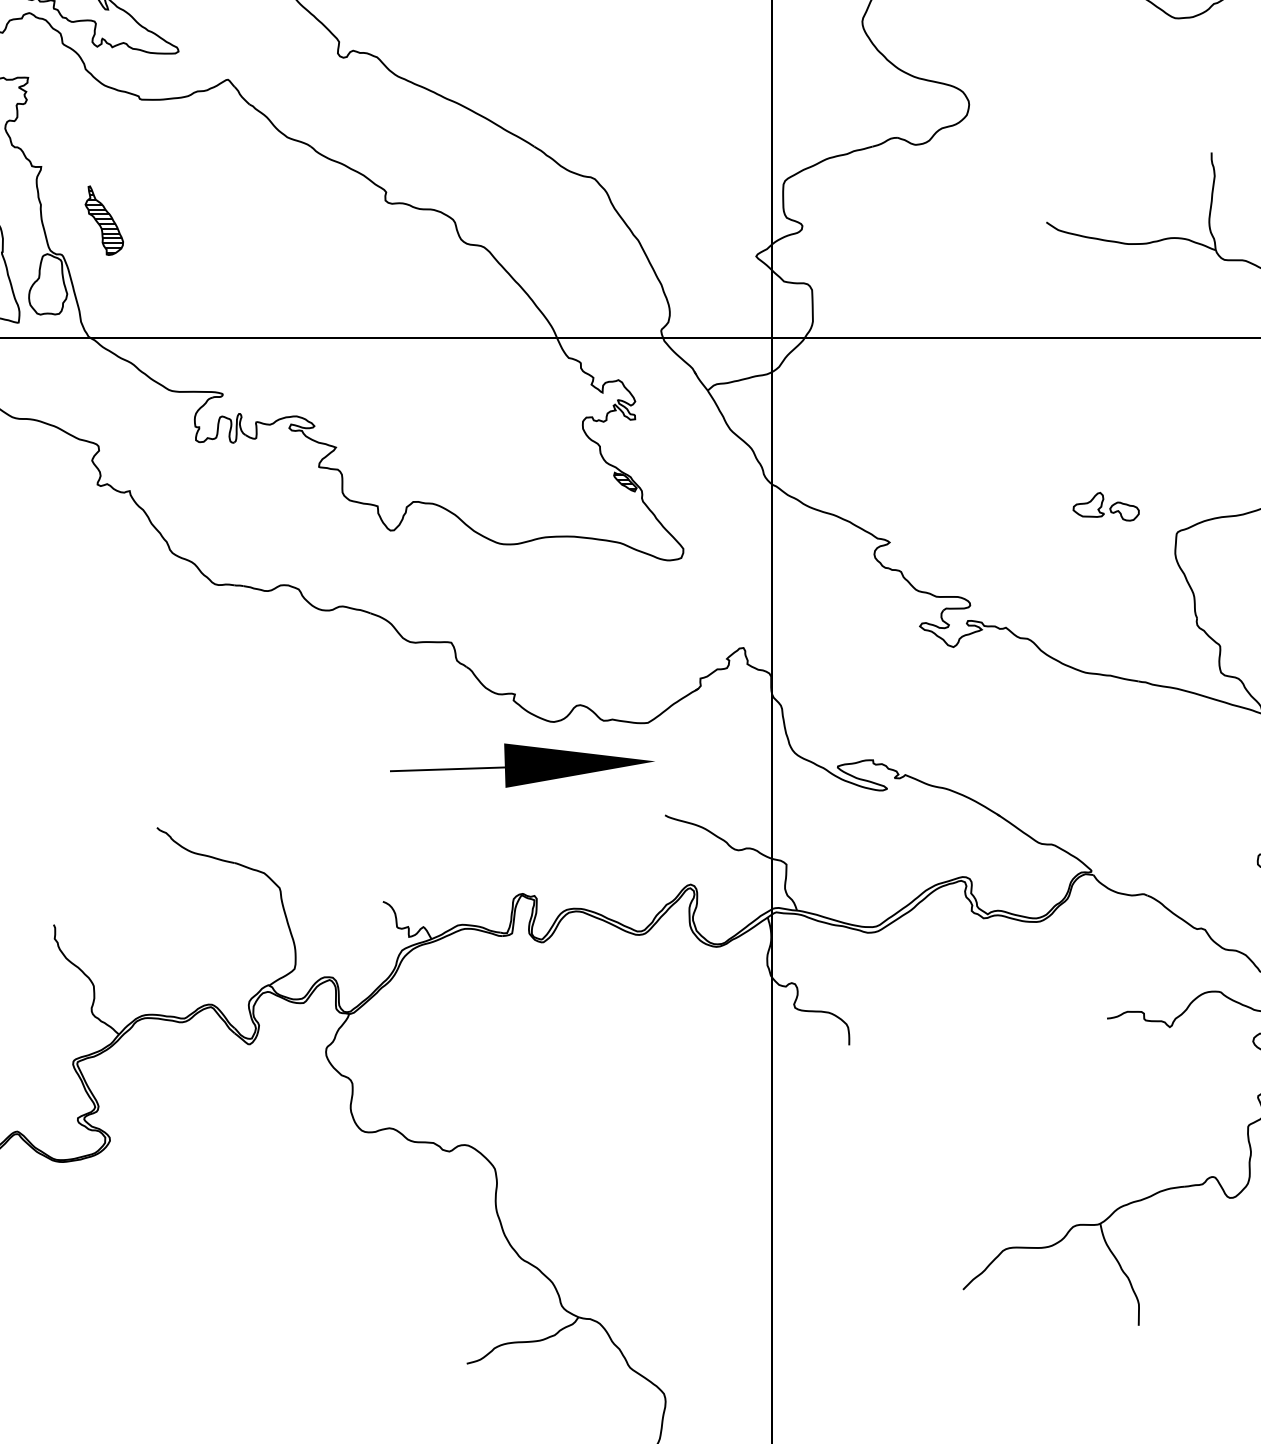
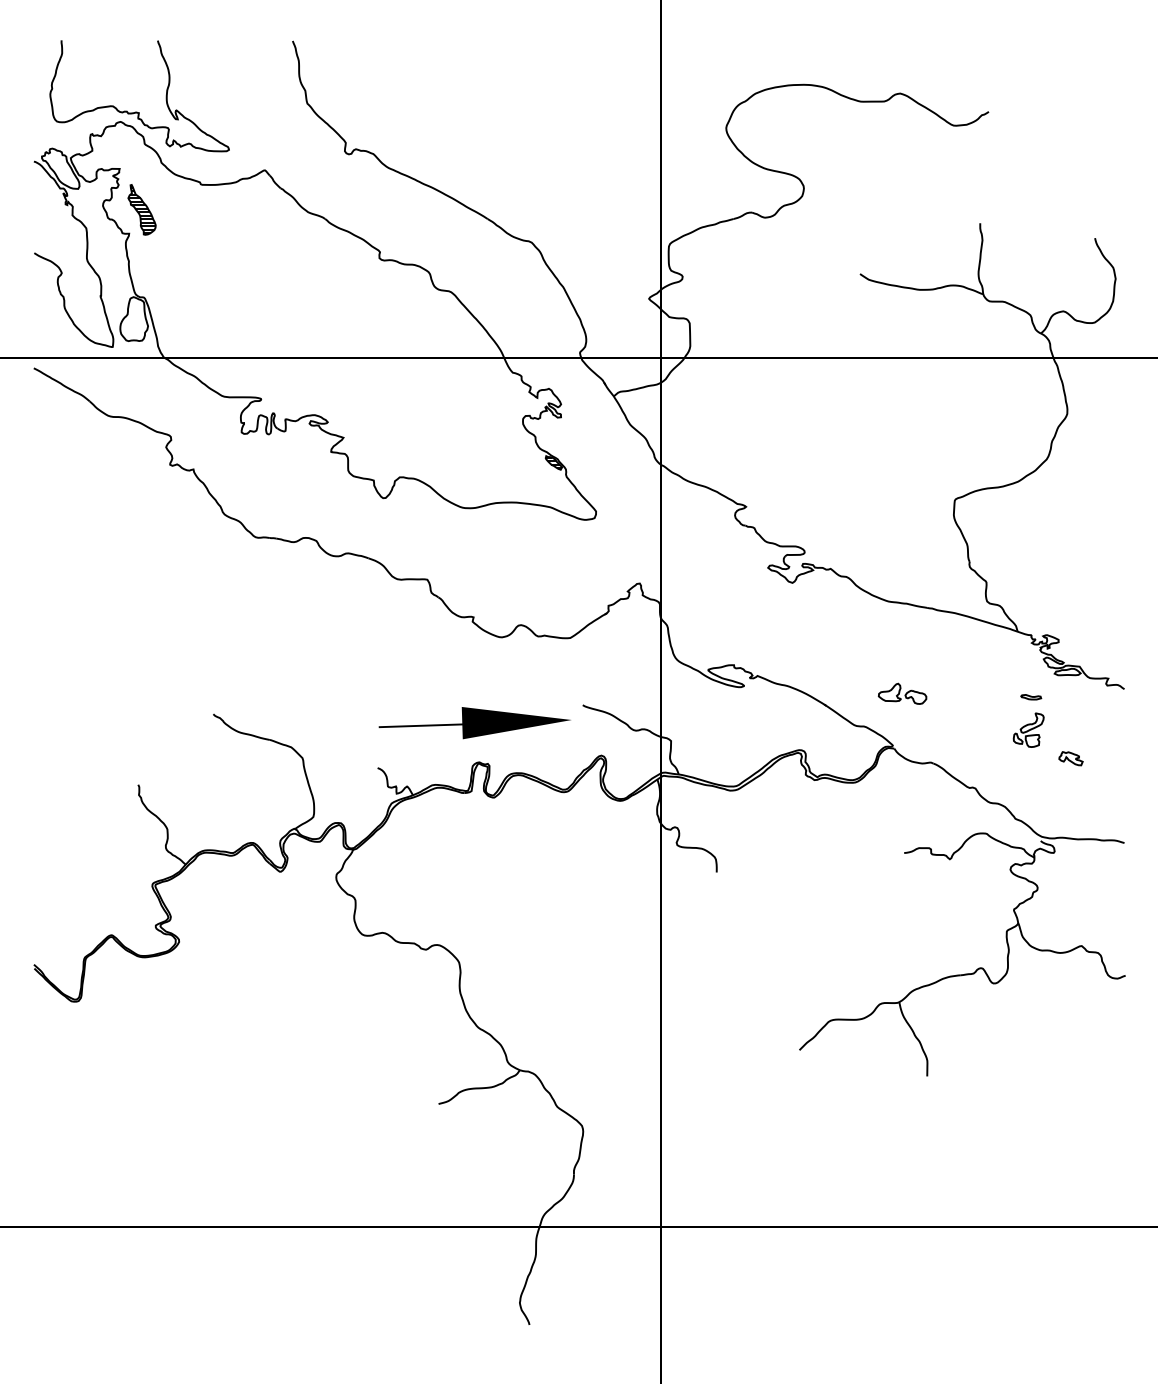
part: (103, 220) -> (141, 209), moved
part: (1106, 506) -> (902, 693), moved
part: (521, 766) -> (474, 723), moved

